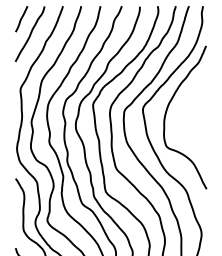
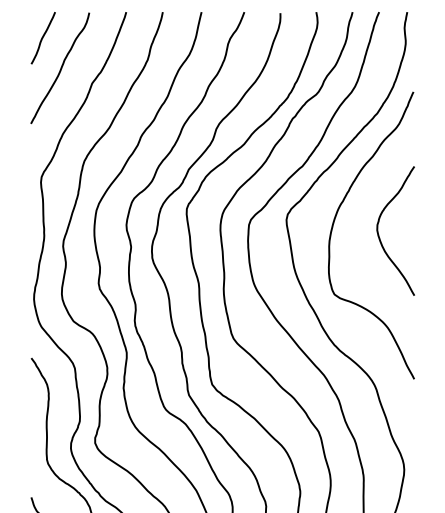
curve: (189, 115) -> (379, 231), added

